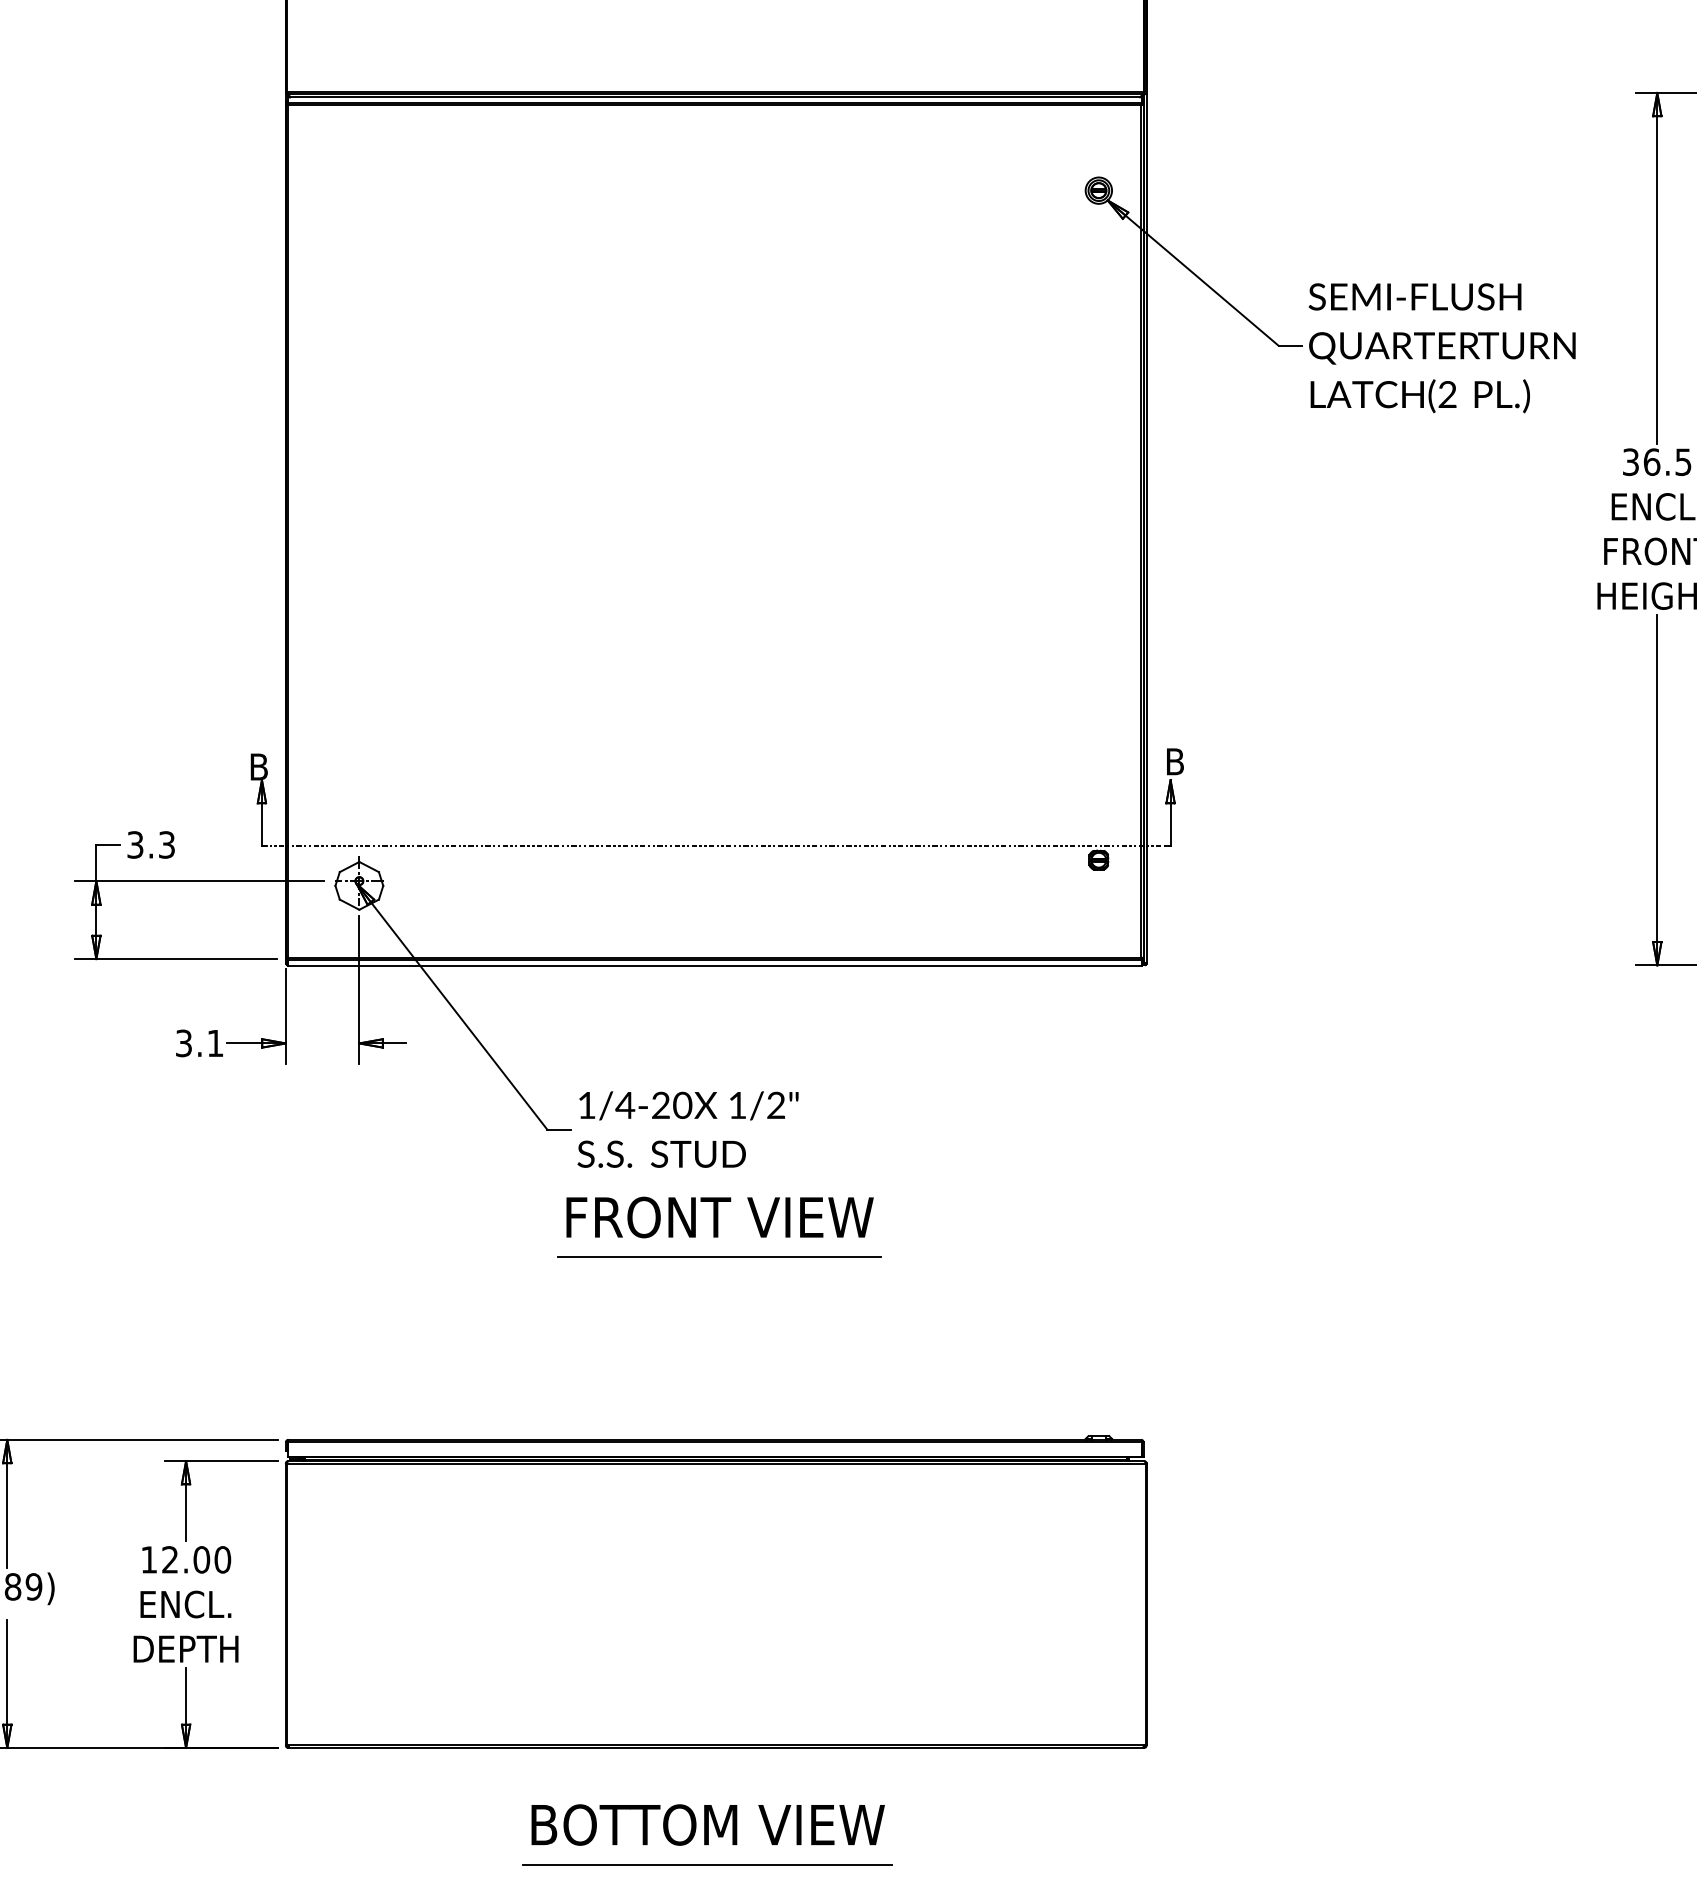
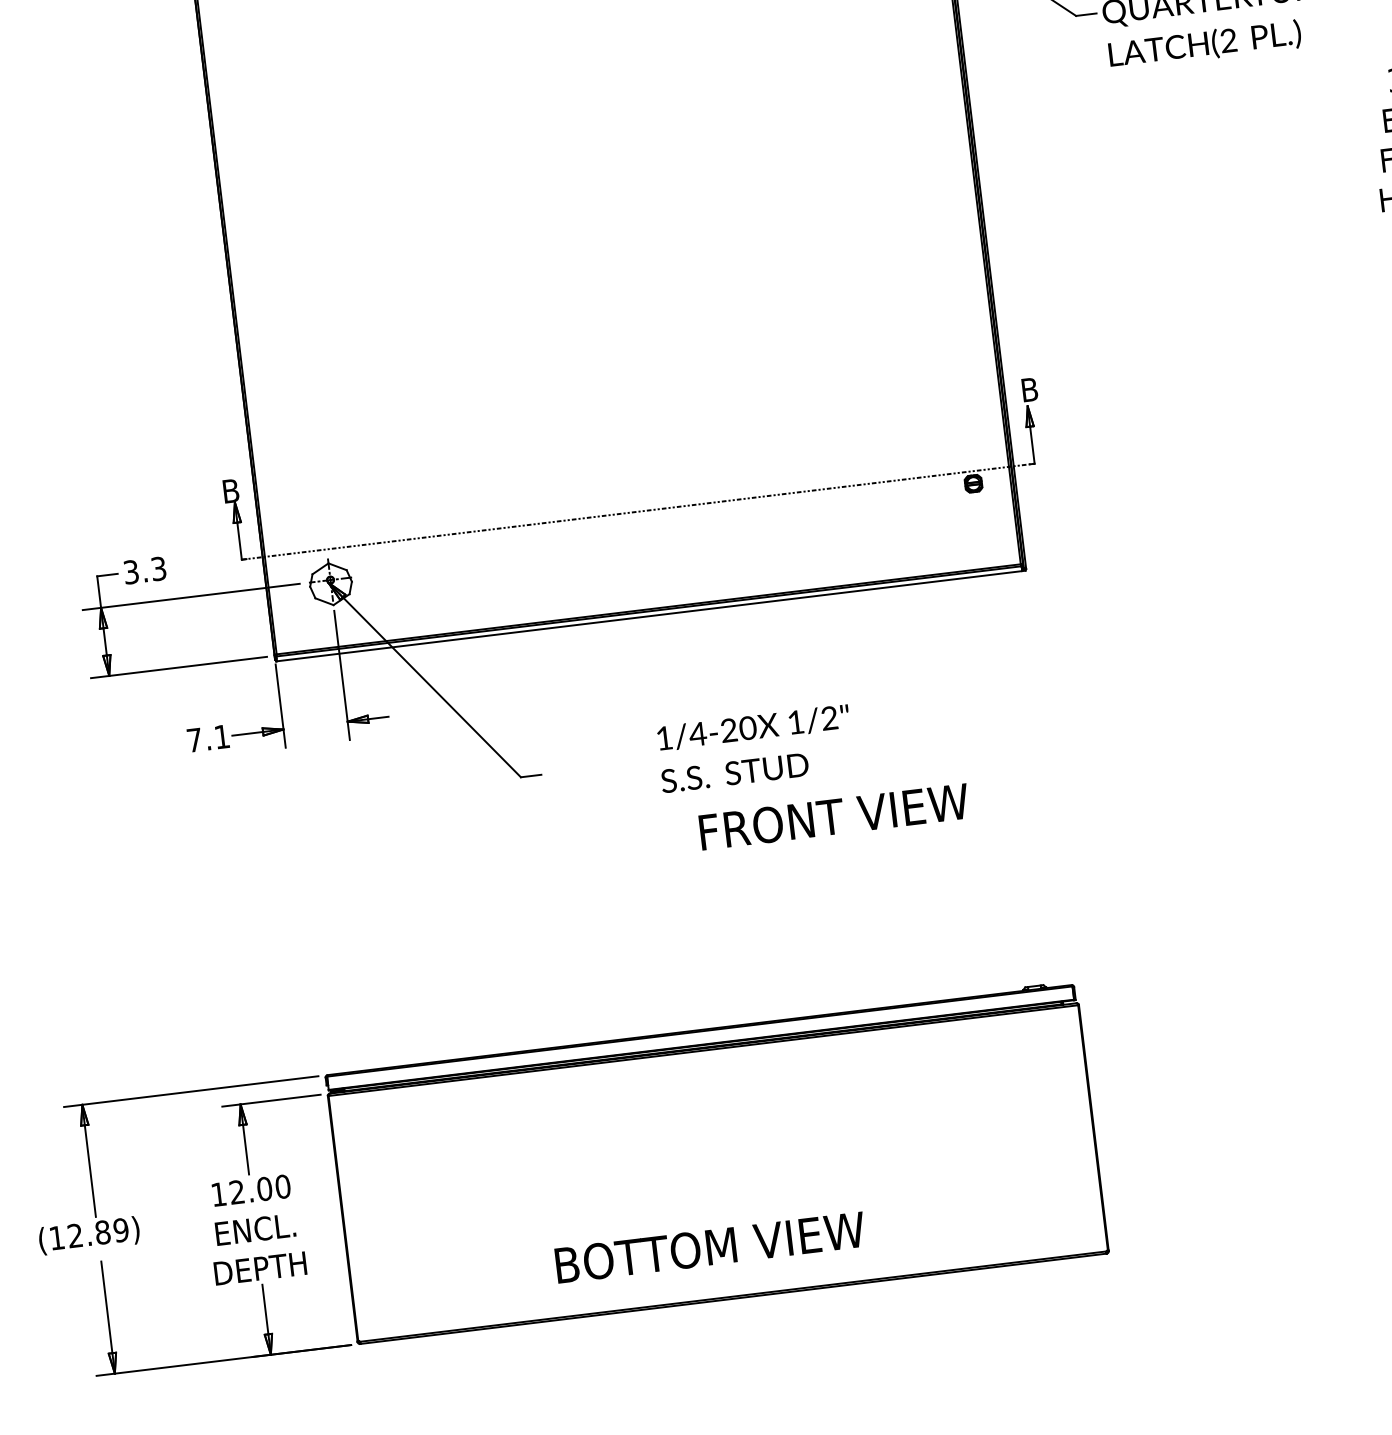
text: (183, 1043) -> (194, 740), 3.1 -> 7.1
text: (687, 1129) -> (754, 748), moved
text: (719, 1217) -> (833, 816), moved
line: (718, 1257) -> (683, 870), removed
text: (707, 1824) -> (709, 1247), moved
line: (707, 1864) -> (738, 1401), removed

